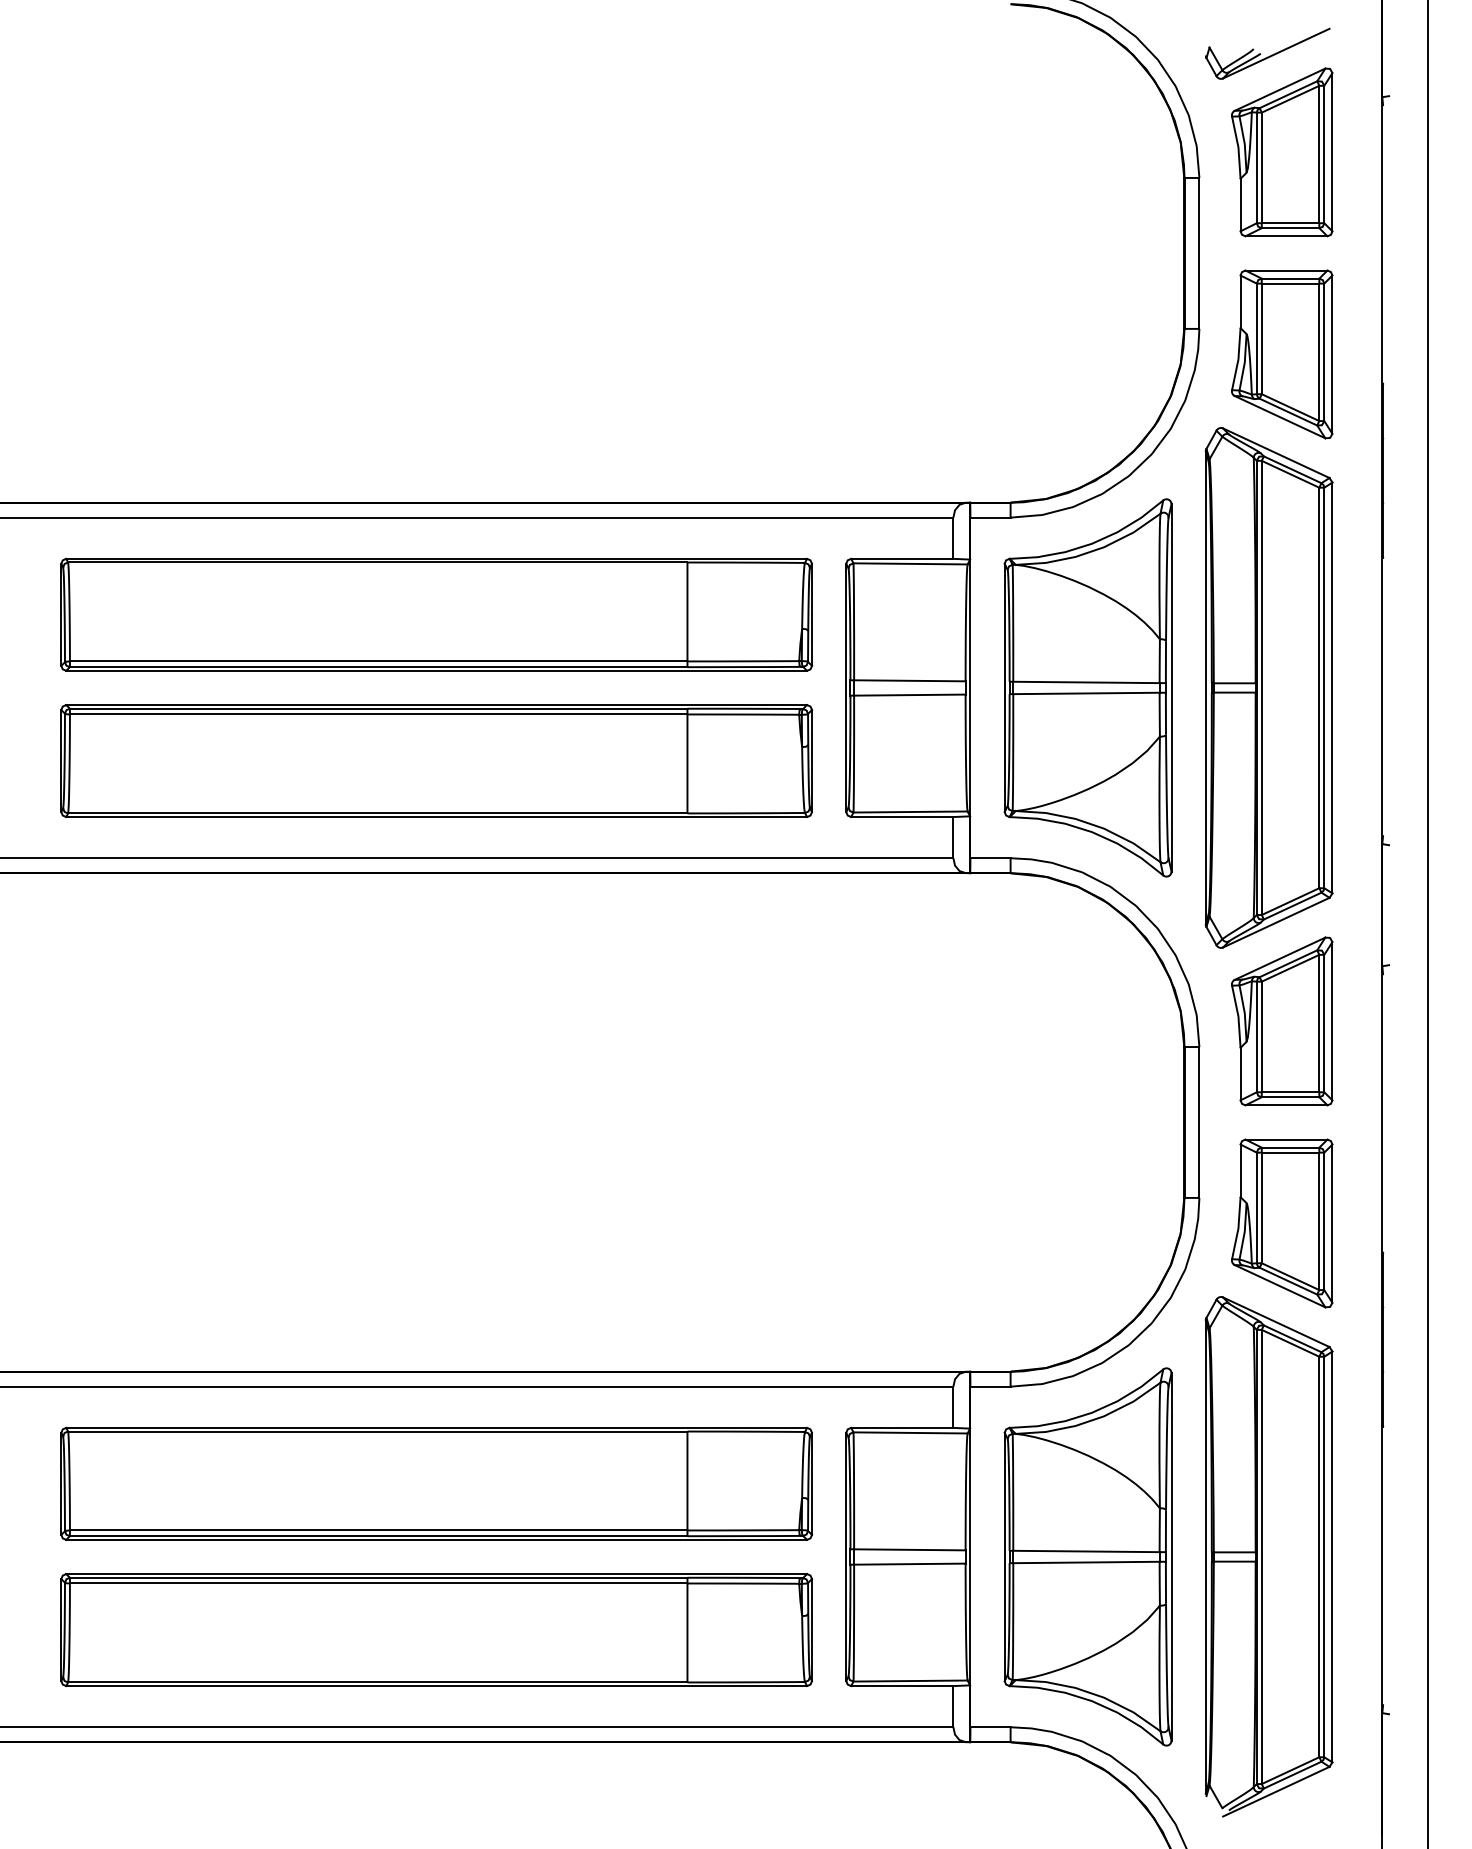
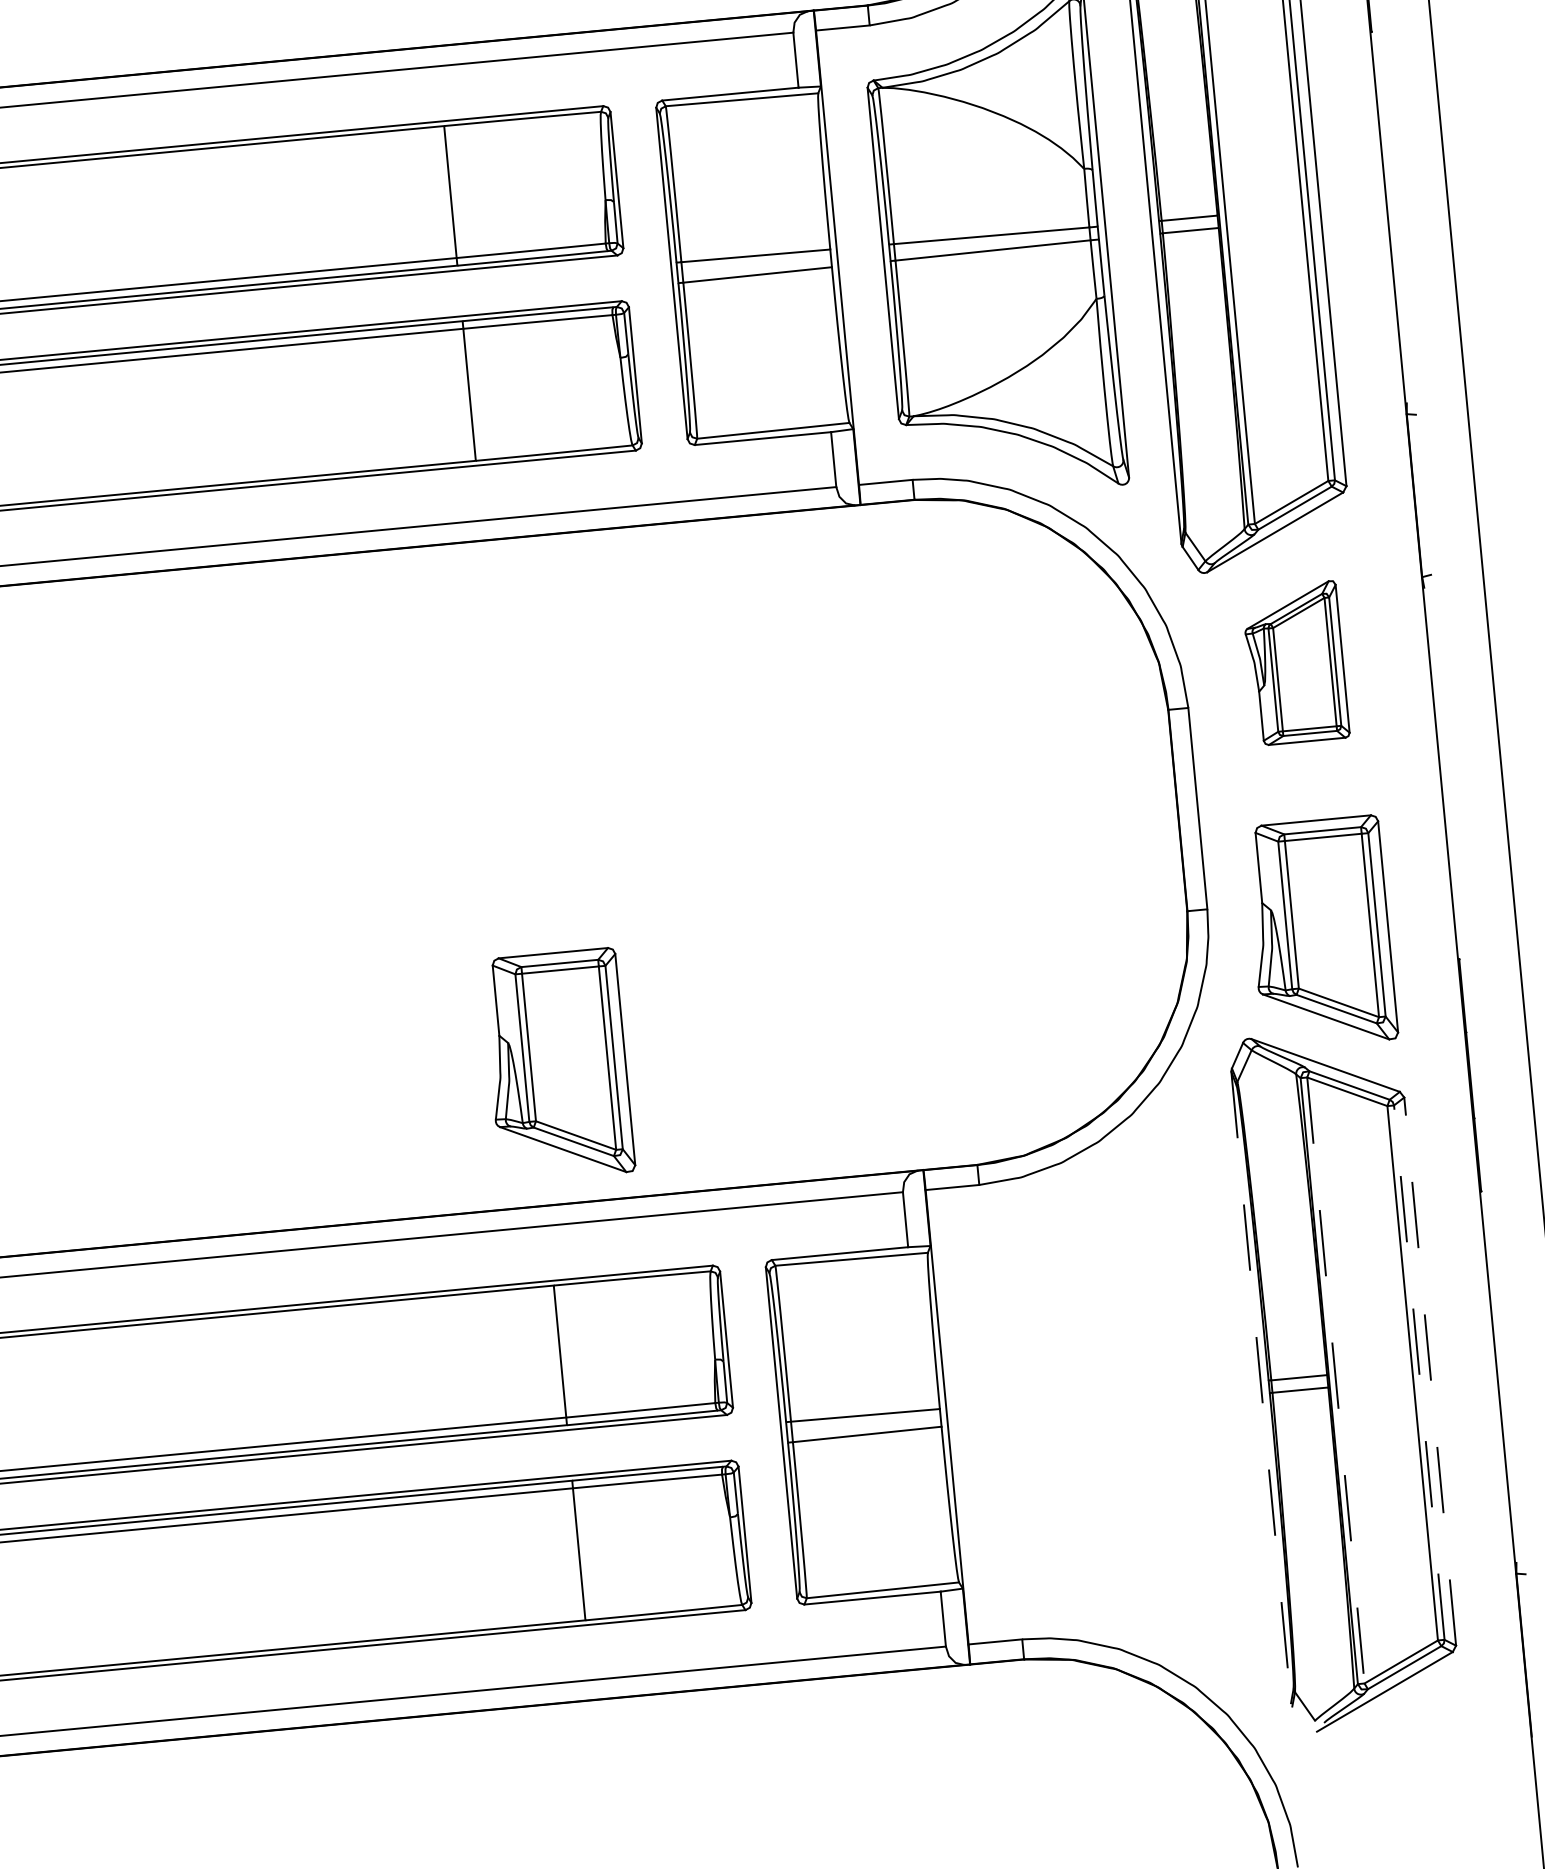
part: (1282, 1021) -> (1296, 663), size x0.7
part: (706, 1268) -> (558, 1065), added
part: (1087, 1556) -> (1103, 1401), removed
line: (1205, 1556) -> (1260, 1386), solid -> dashed
line: (1324, 1556) -> (1419, 1371), solid -> dashed
line: (1332, 1556) -> (1430, 1370), solid -> dashed
line: (1261, 1557) -> (1335, 1381), solid -> dashed

